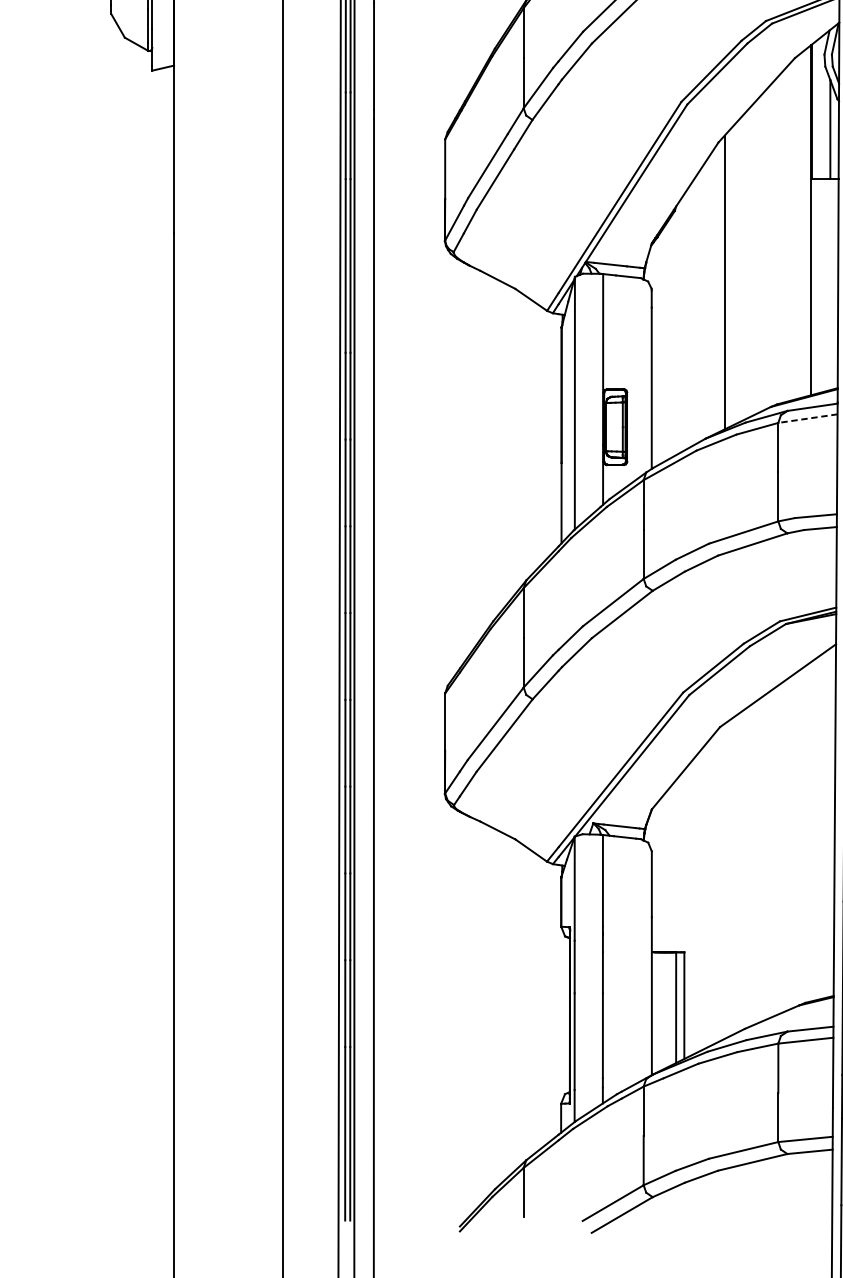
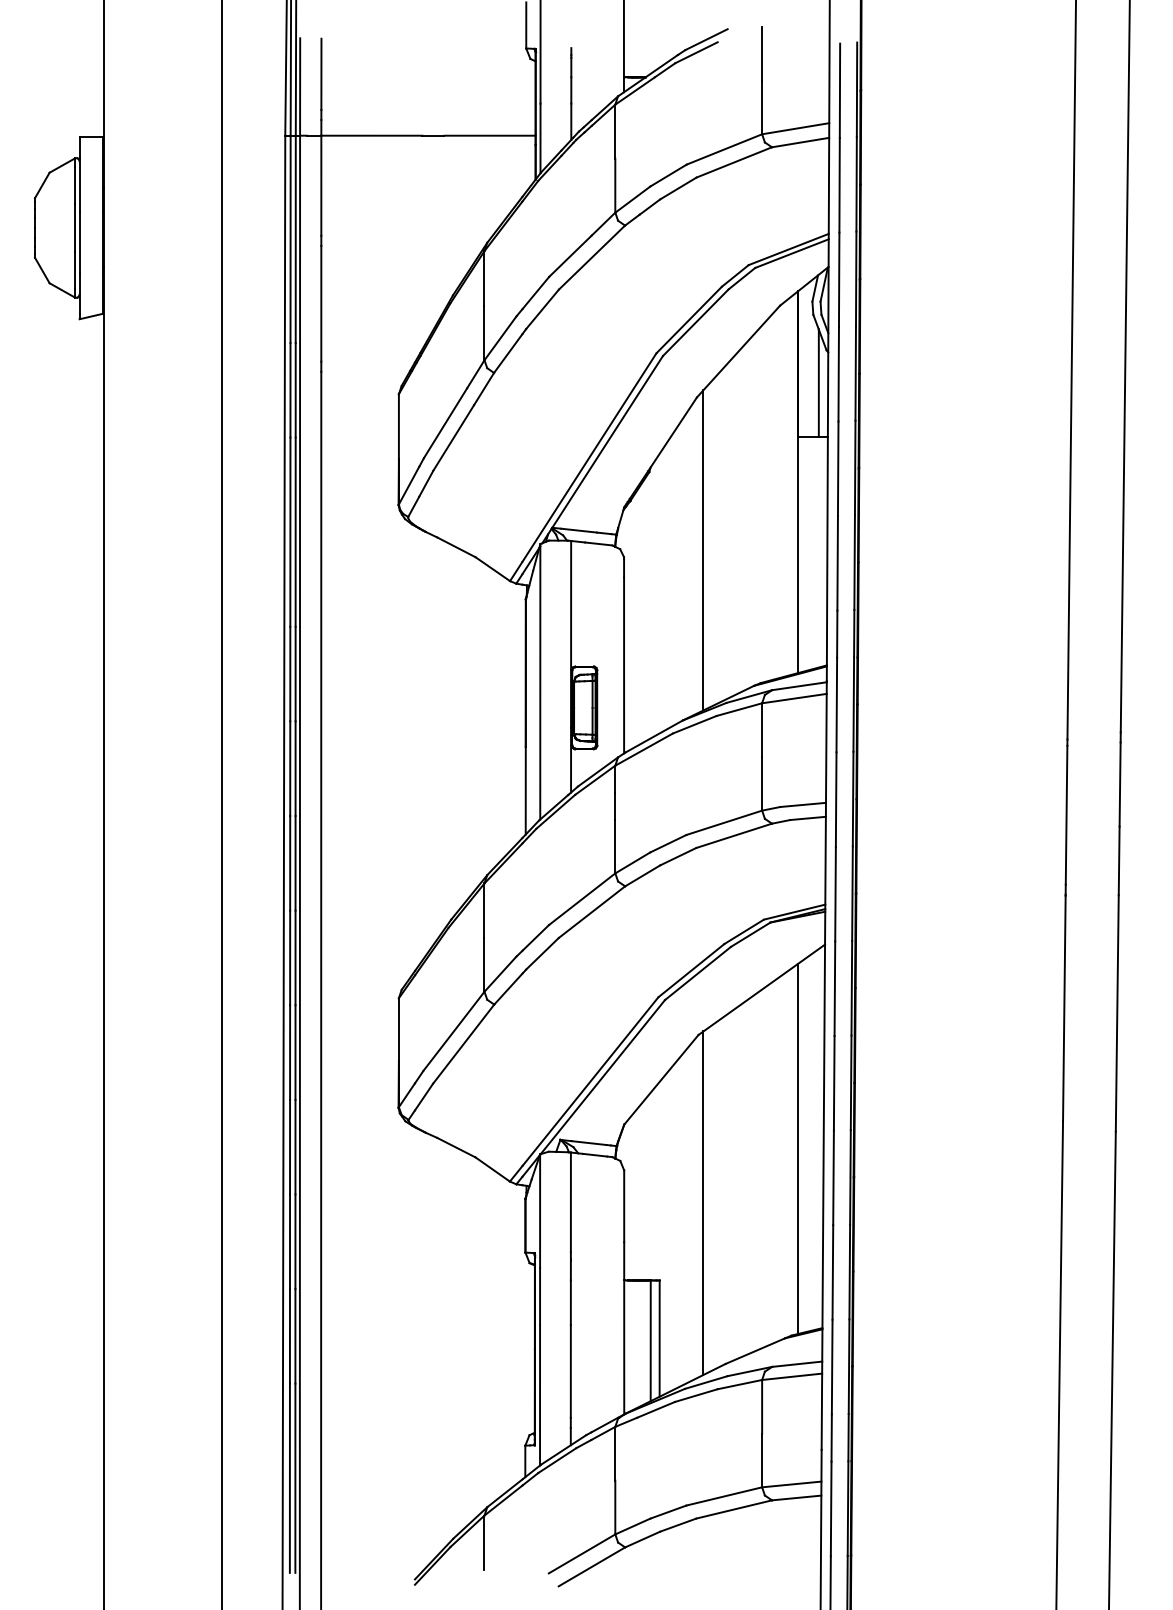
line: (808, 418) -> (794, 698), dashed -> solid
line: (811, 831) -> (798, 1148), added
line: (724, 880) -> (703, 1202), added

